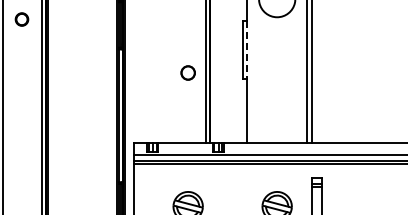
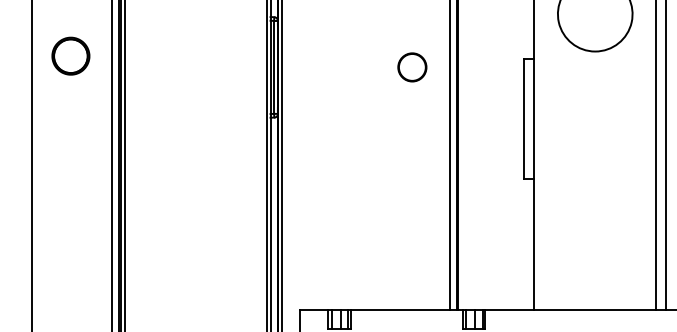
part: (21, 19) -> (69, 56), size x1.43
line: (247, 50) -> (534, 119), dashed -> solid
circle: (187, 72) -> (410, 66), moved

